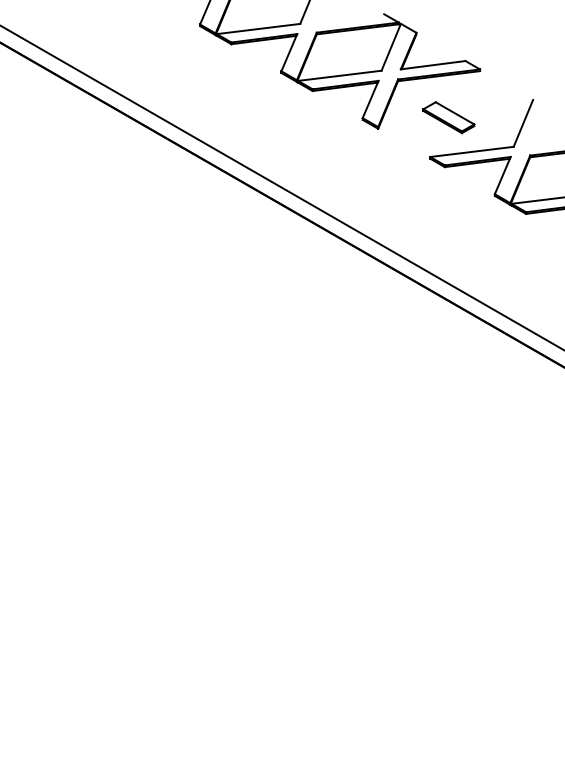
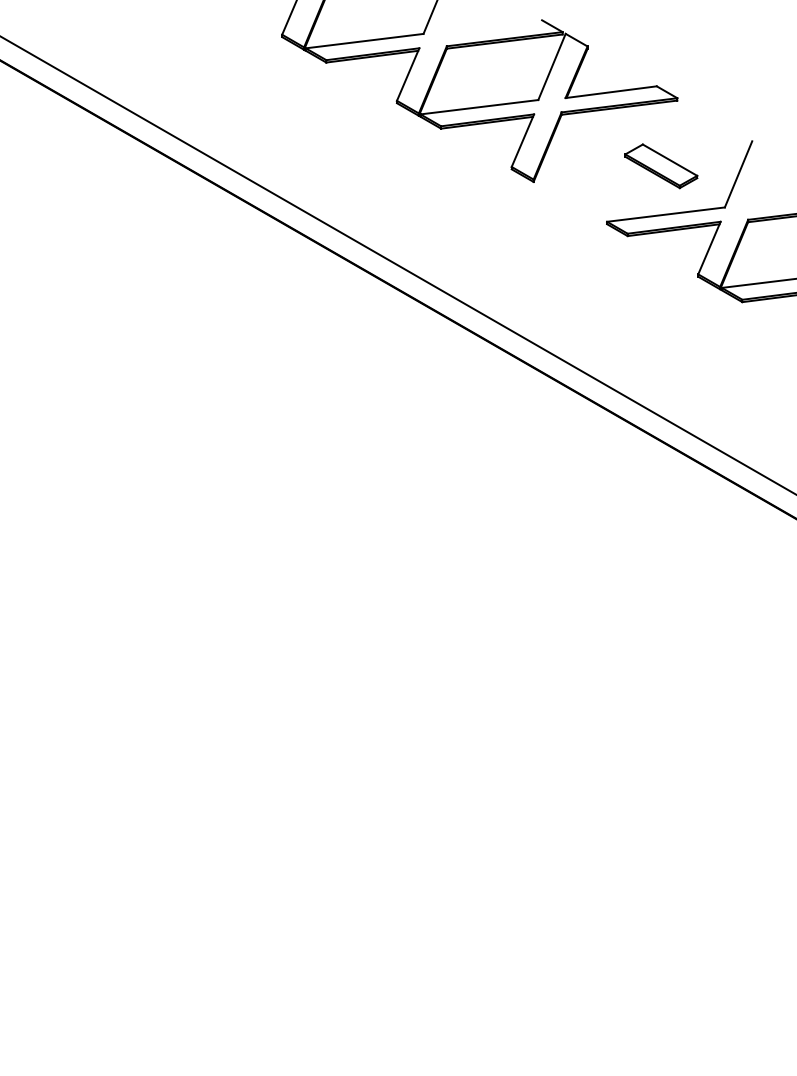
part: (448, 117) -> (661, 166), moved

